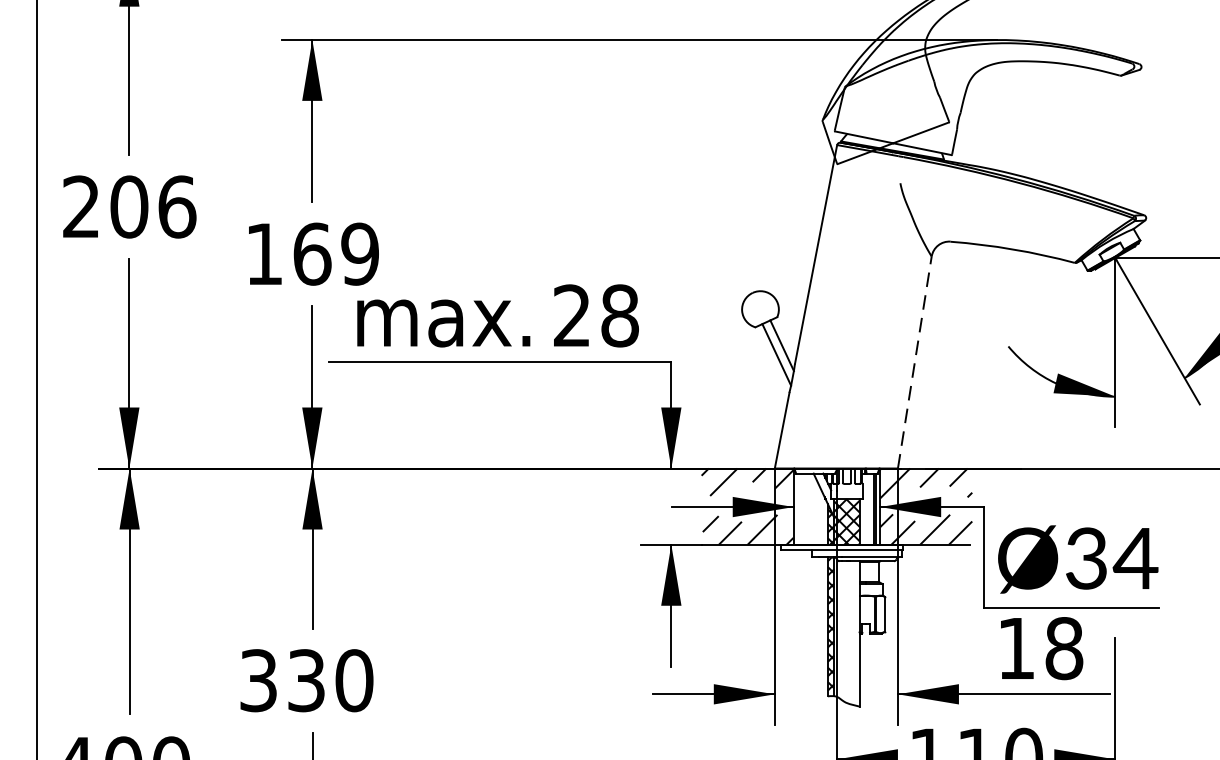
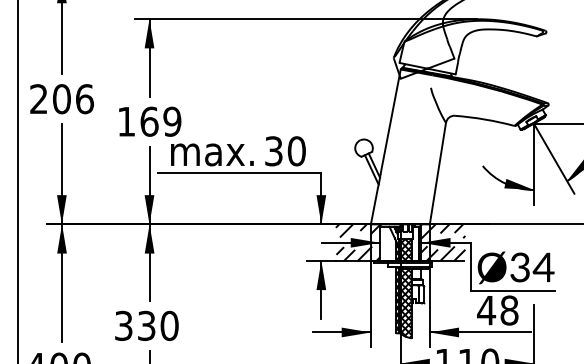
text: (596, 316) -> (285, 151), 28 -> 30
line: (916, 362) -> (438, 173), dashed -> solid
hatch: (847, 631) -> (405, 302), added
text: (1016, 648) -> (486, 310), 18 -> 48

